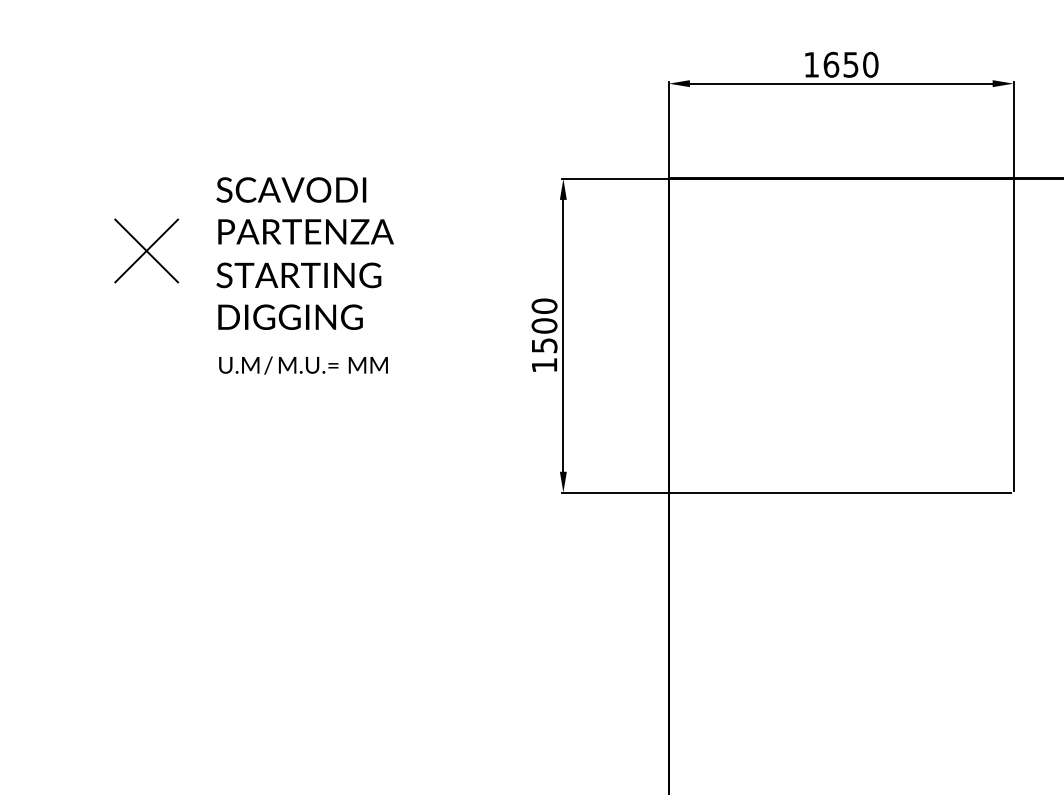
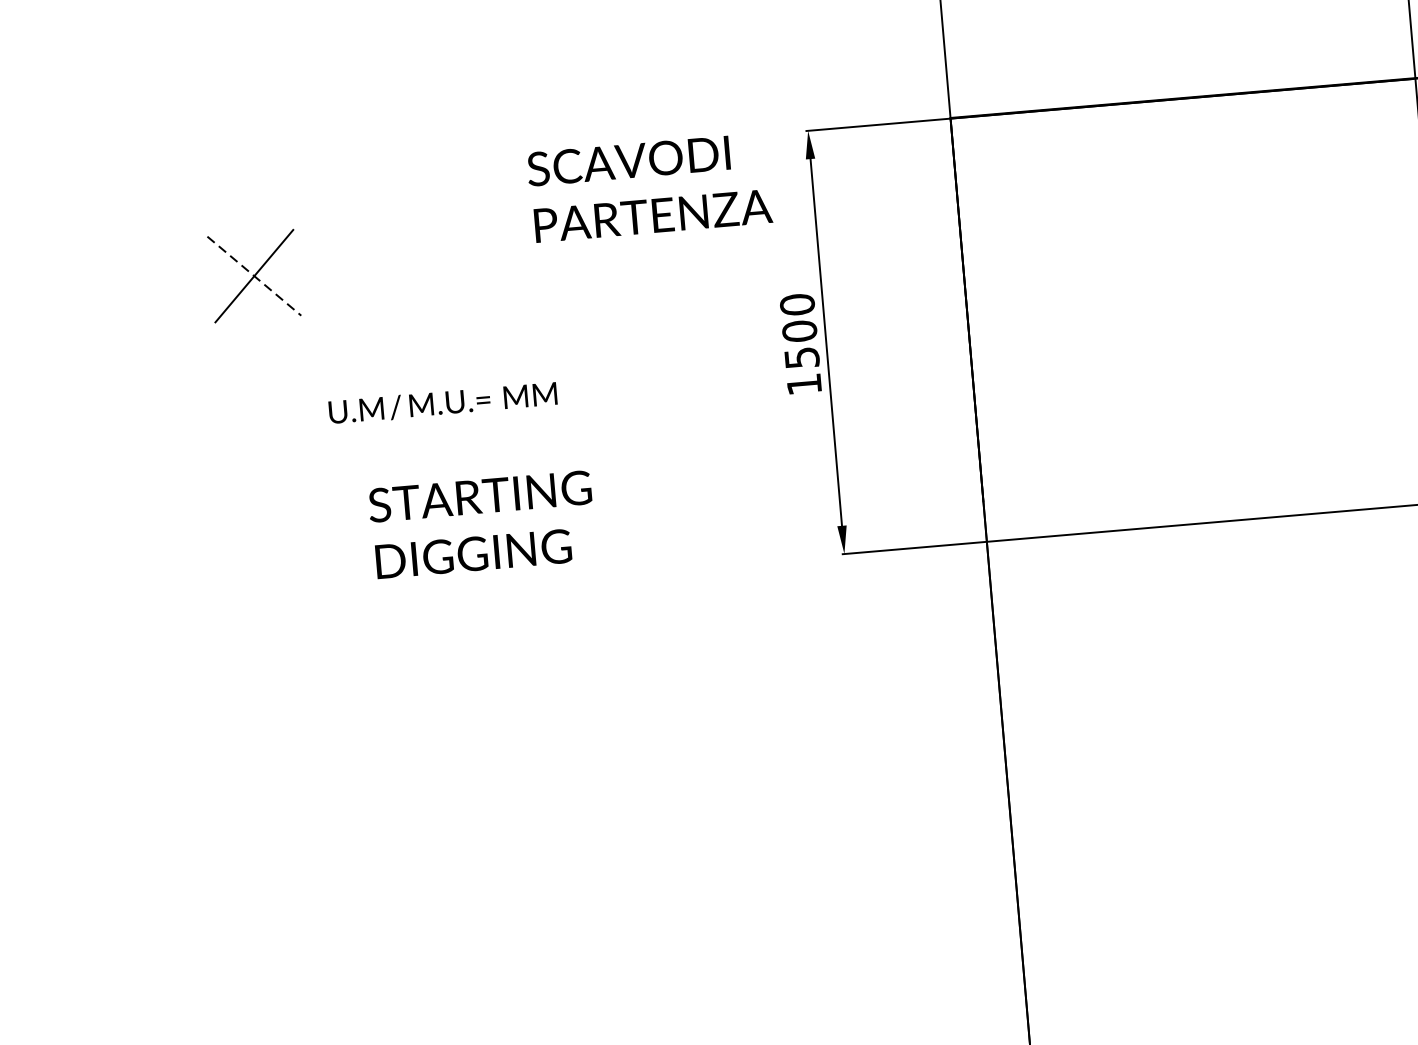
text: (304, 210) -> (648, 187), moved
line: (147, 251) -> (255, 276), solid -> dashed
text: (298, 295) -> (481, 523), moved
text: (303, 365) -> (443, 403), moved

